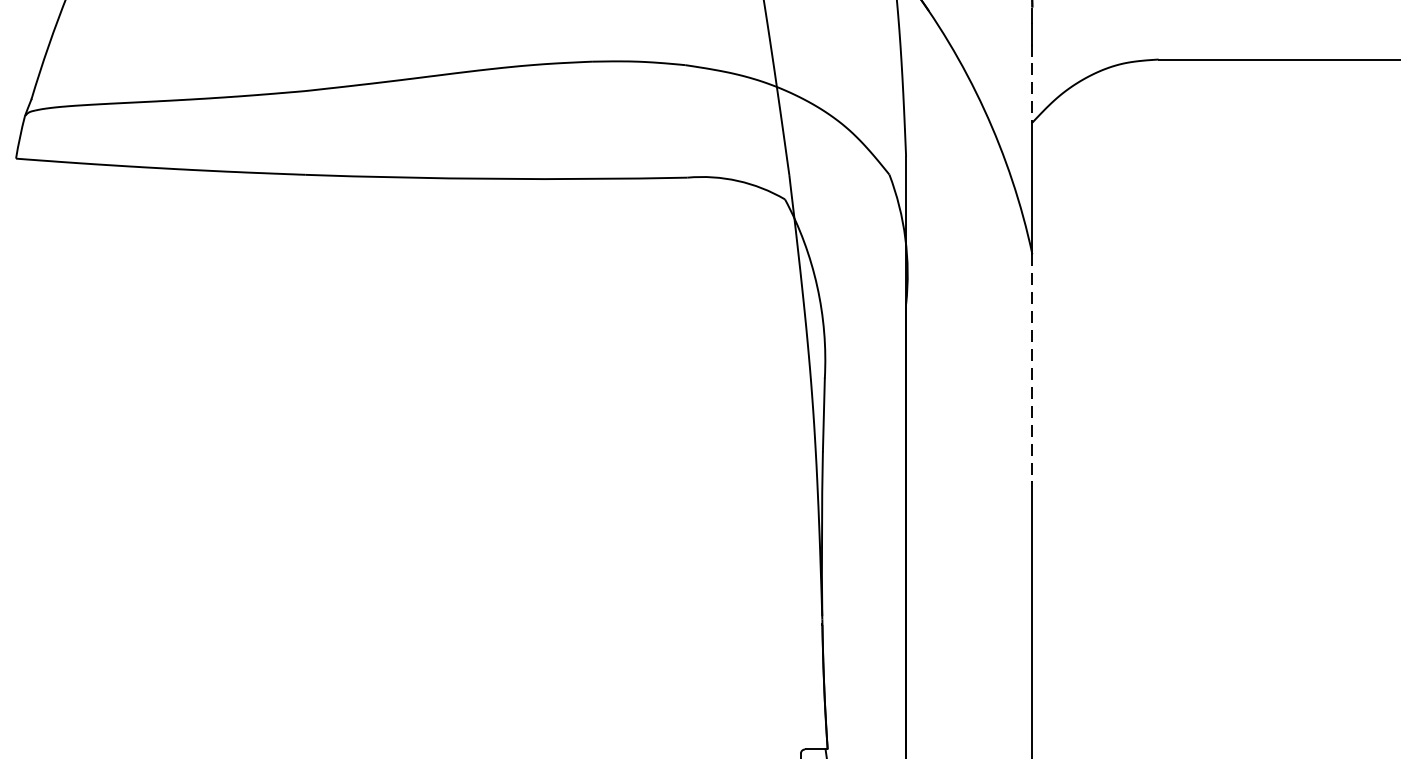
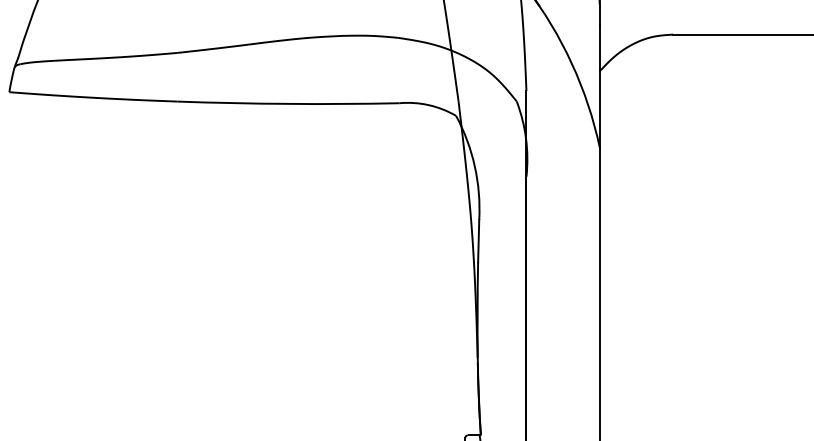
line: (1031, 83) -> (599, 48), dashed -> solid
line: (1031, 369) -> (599, 214), dashed -> solid

